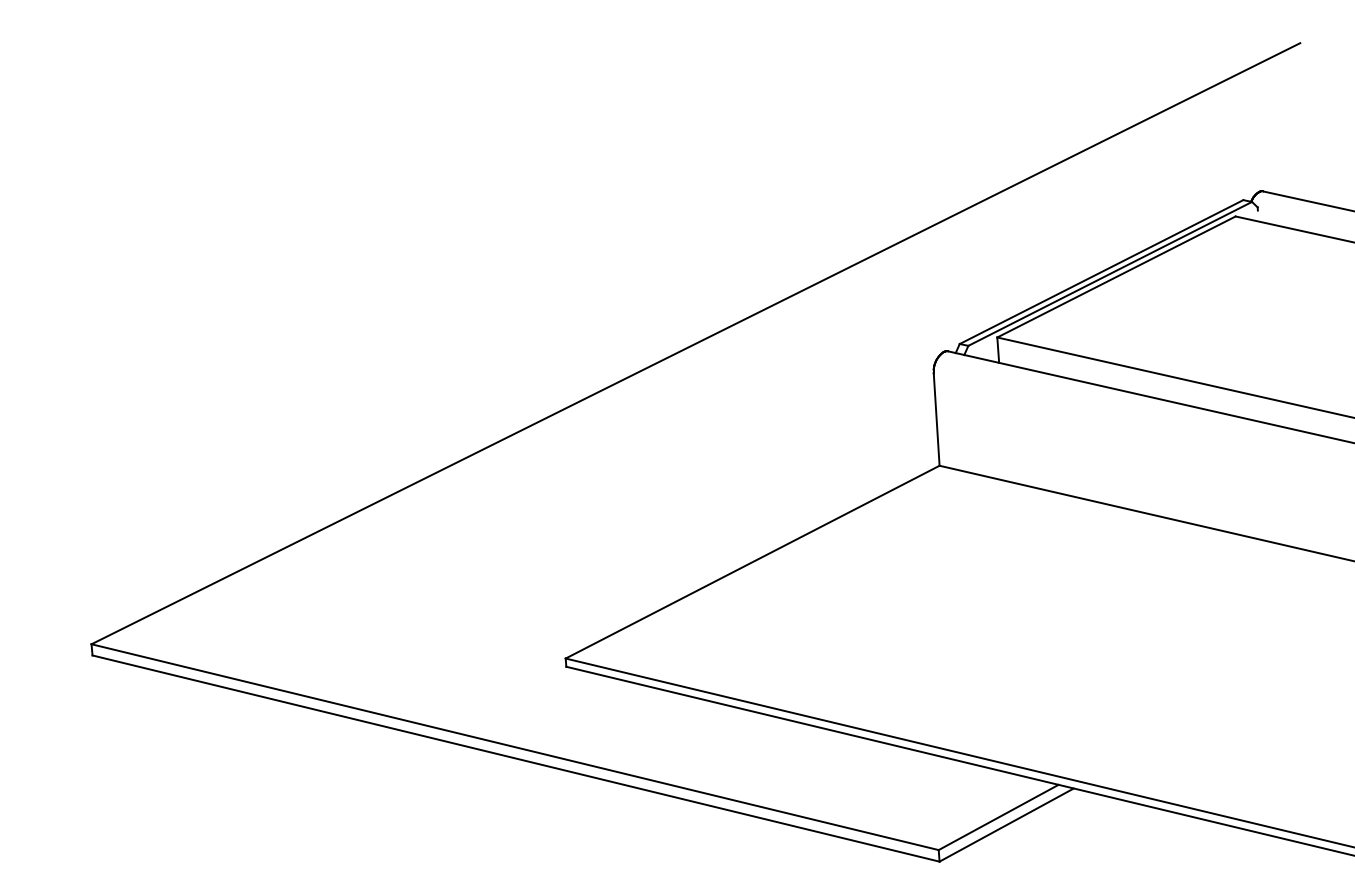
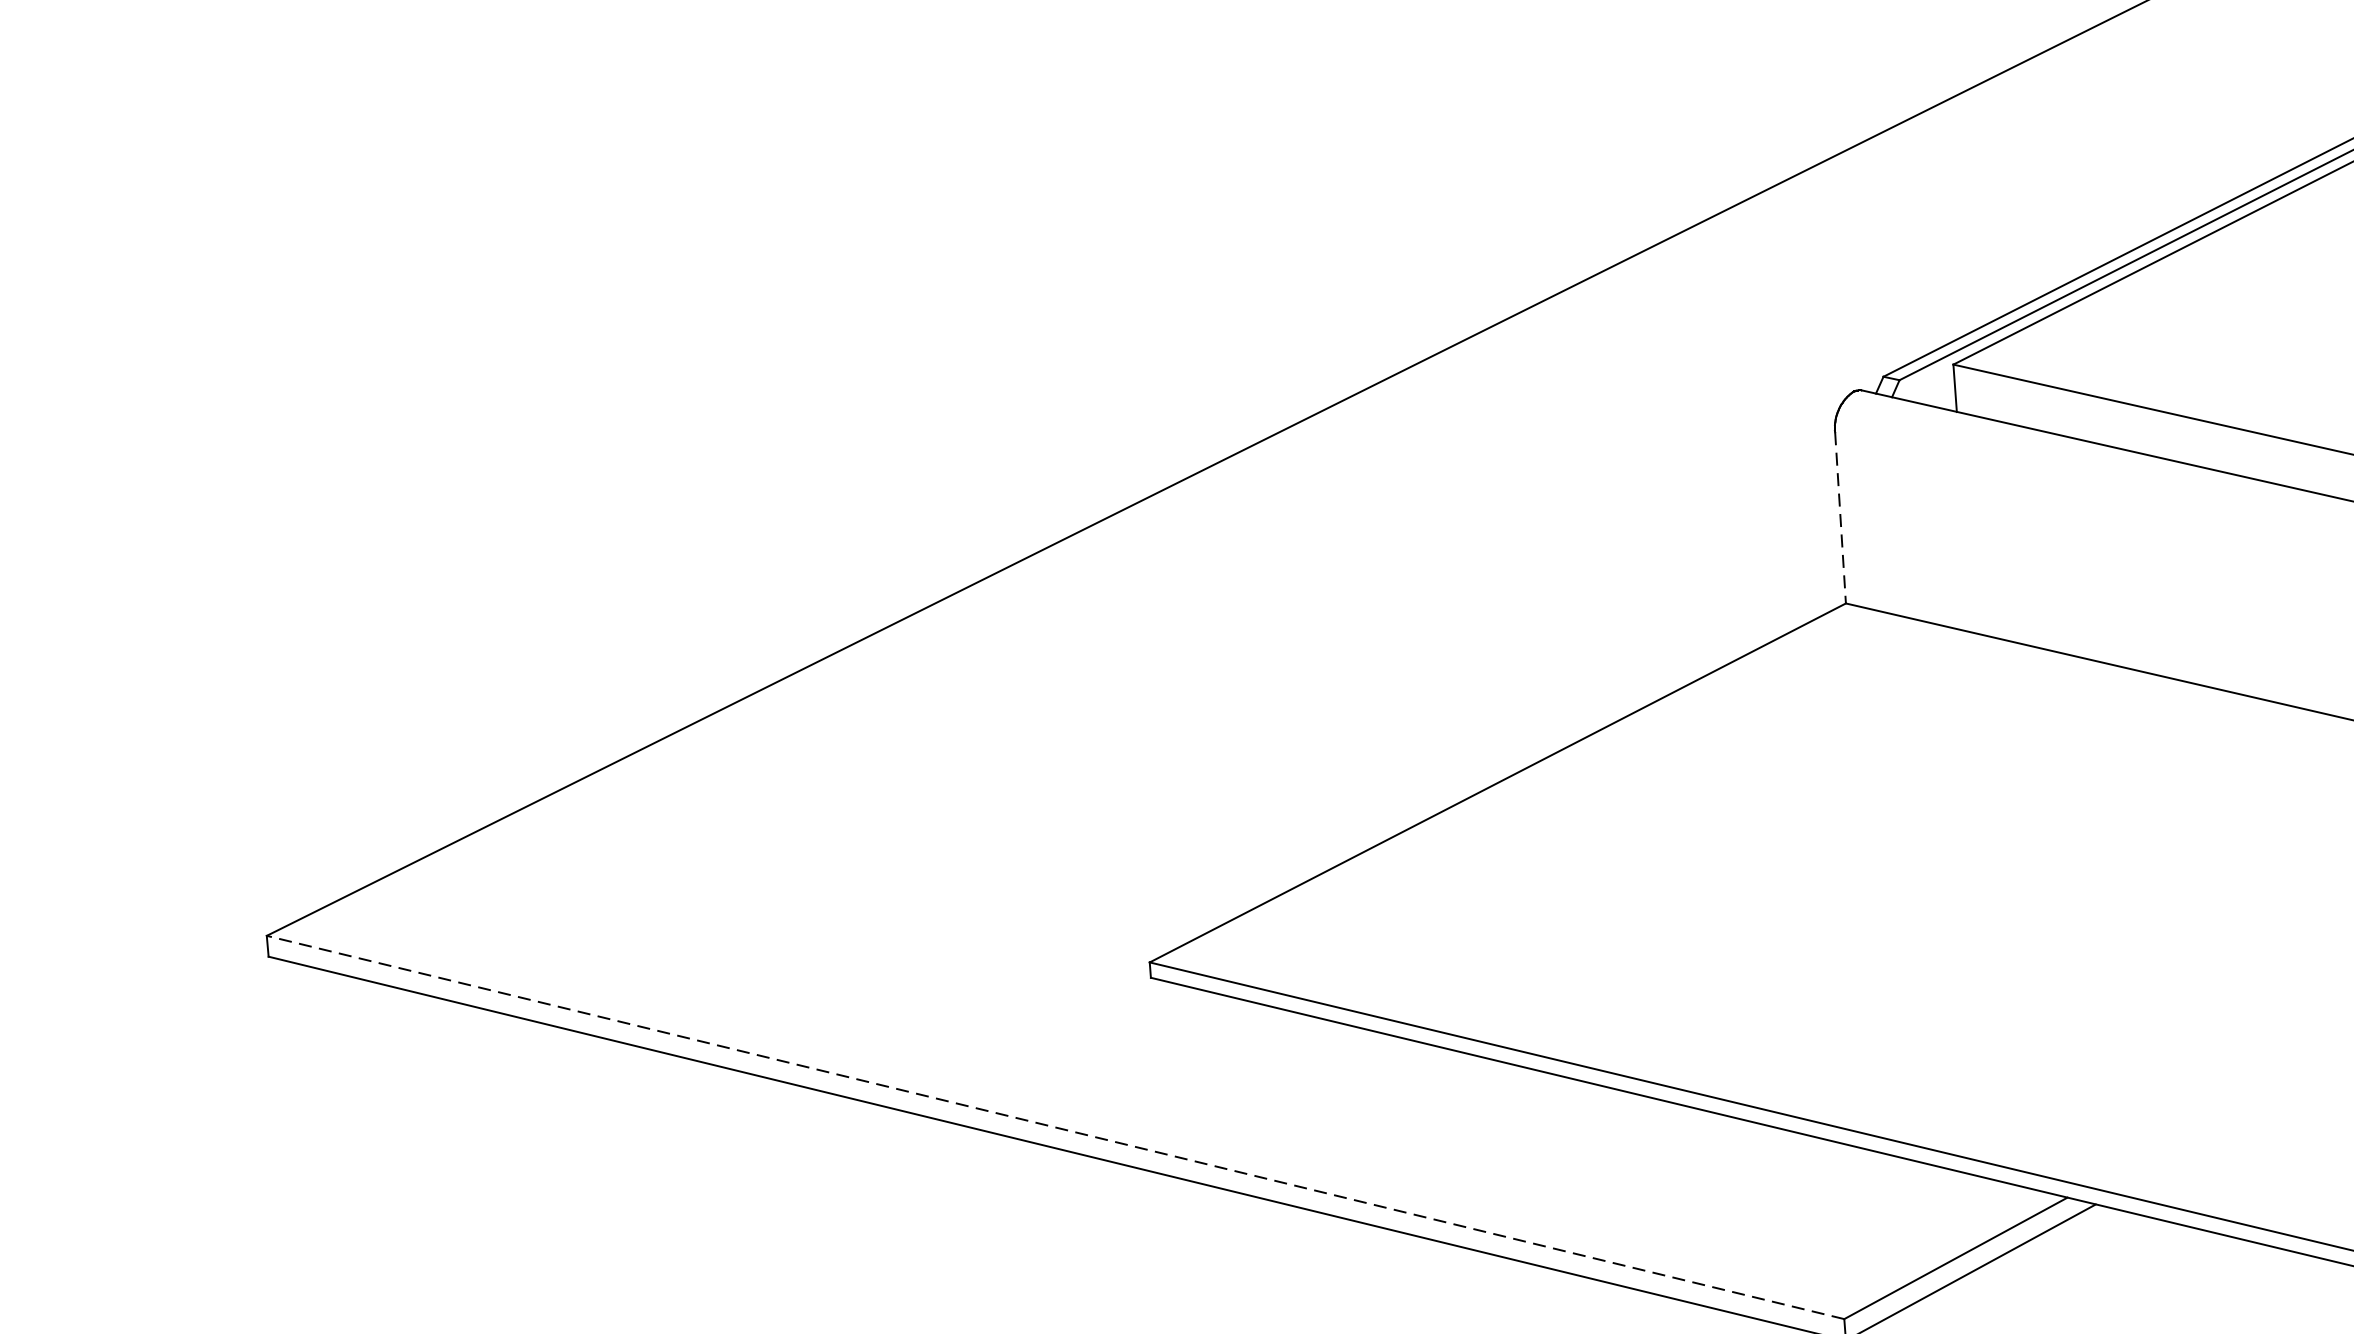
line: (936, 420) -> (1840, 519), solid -> dashed
line: (515, 747) -> (1056, 1128), solid -> dashed

